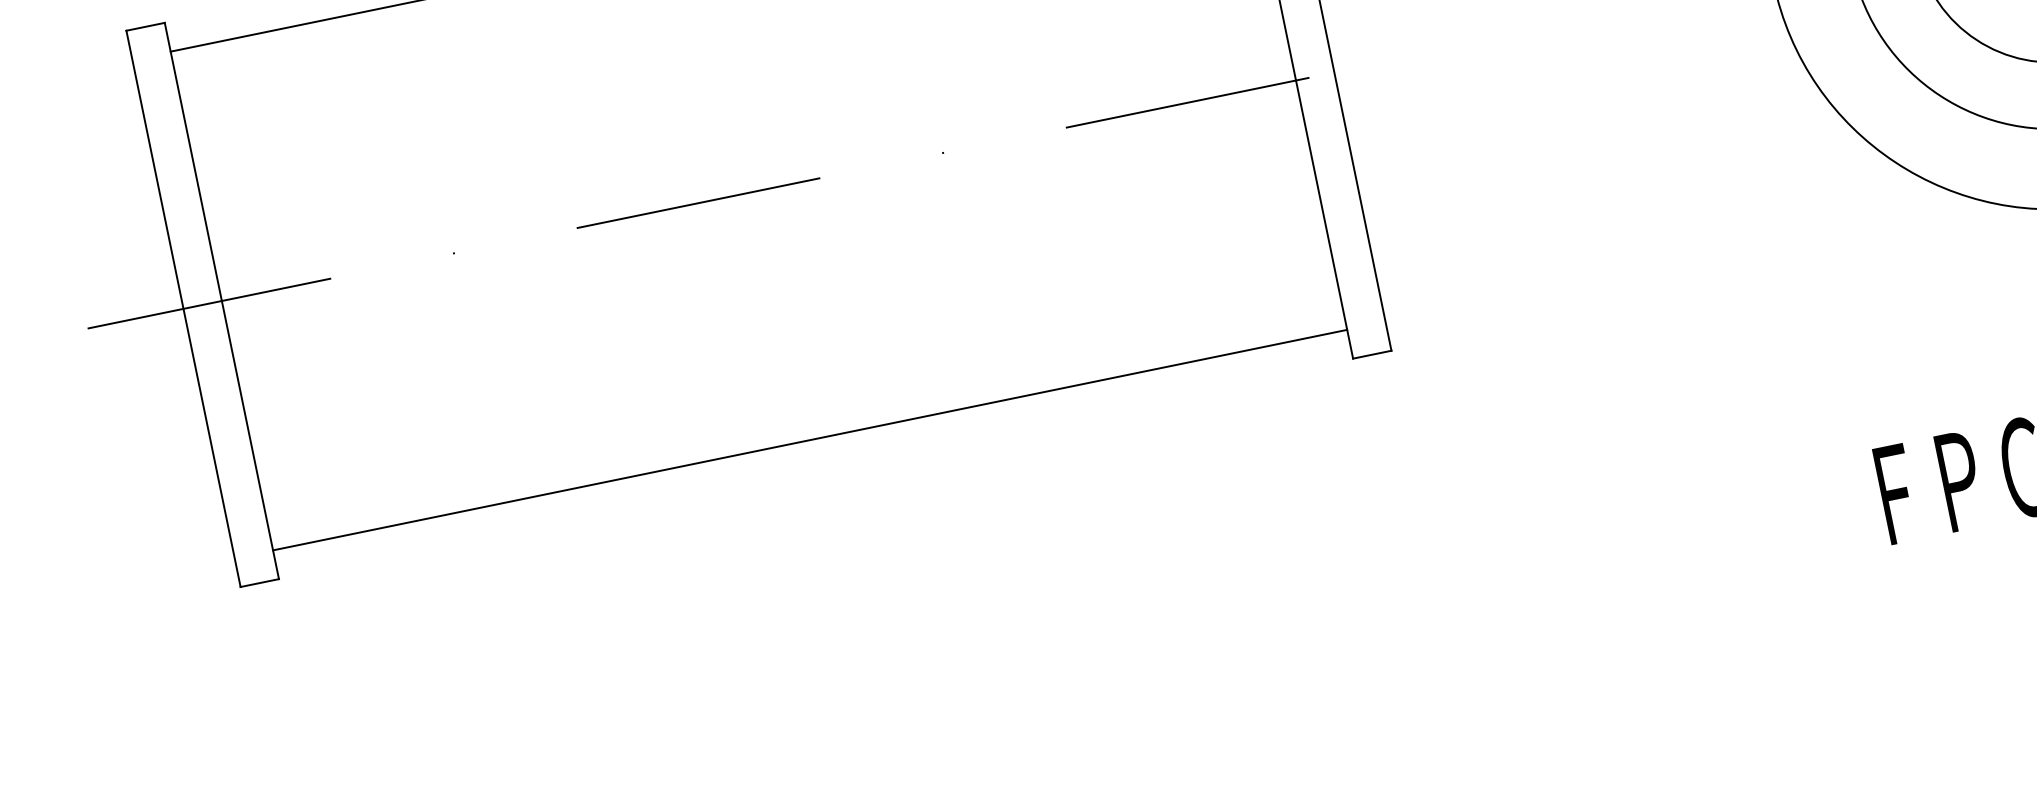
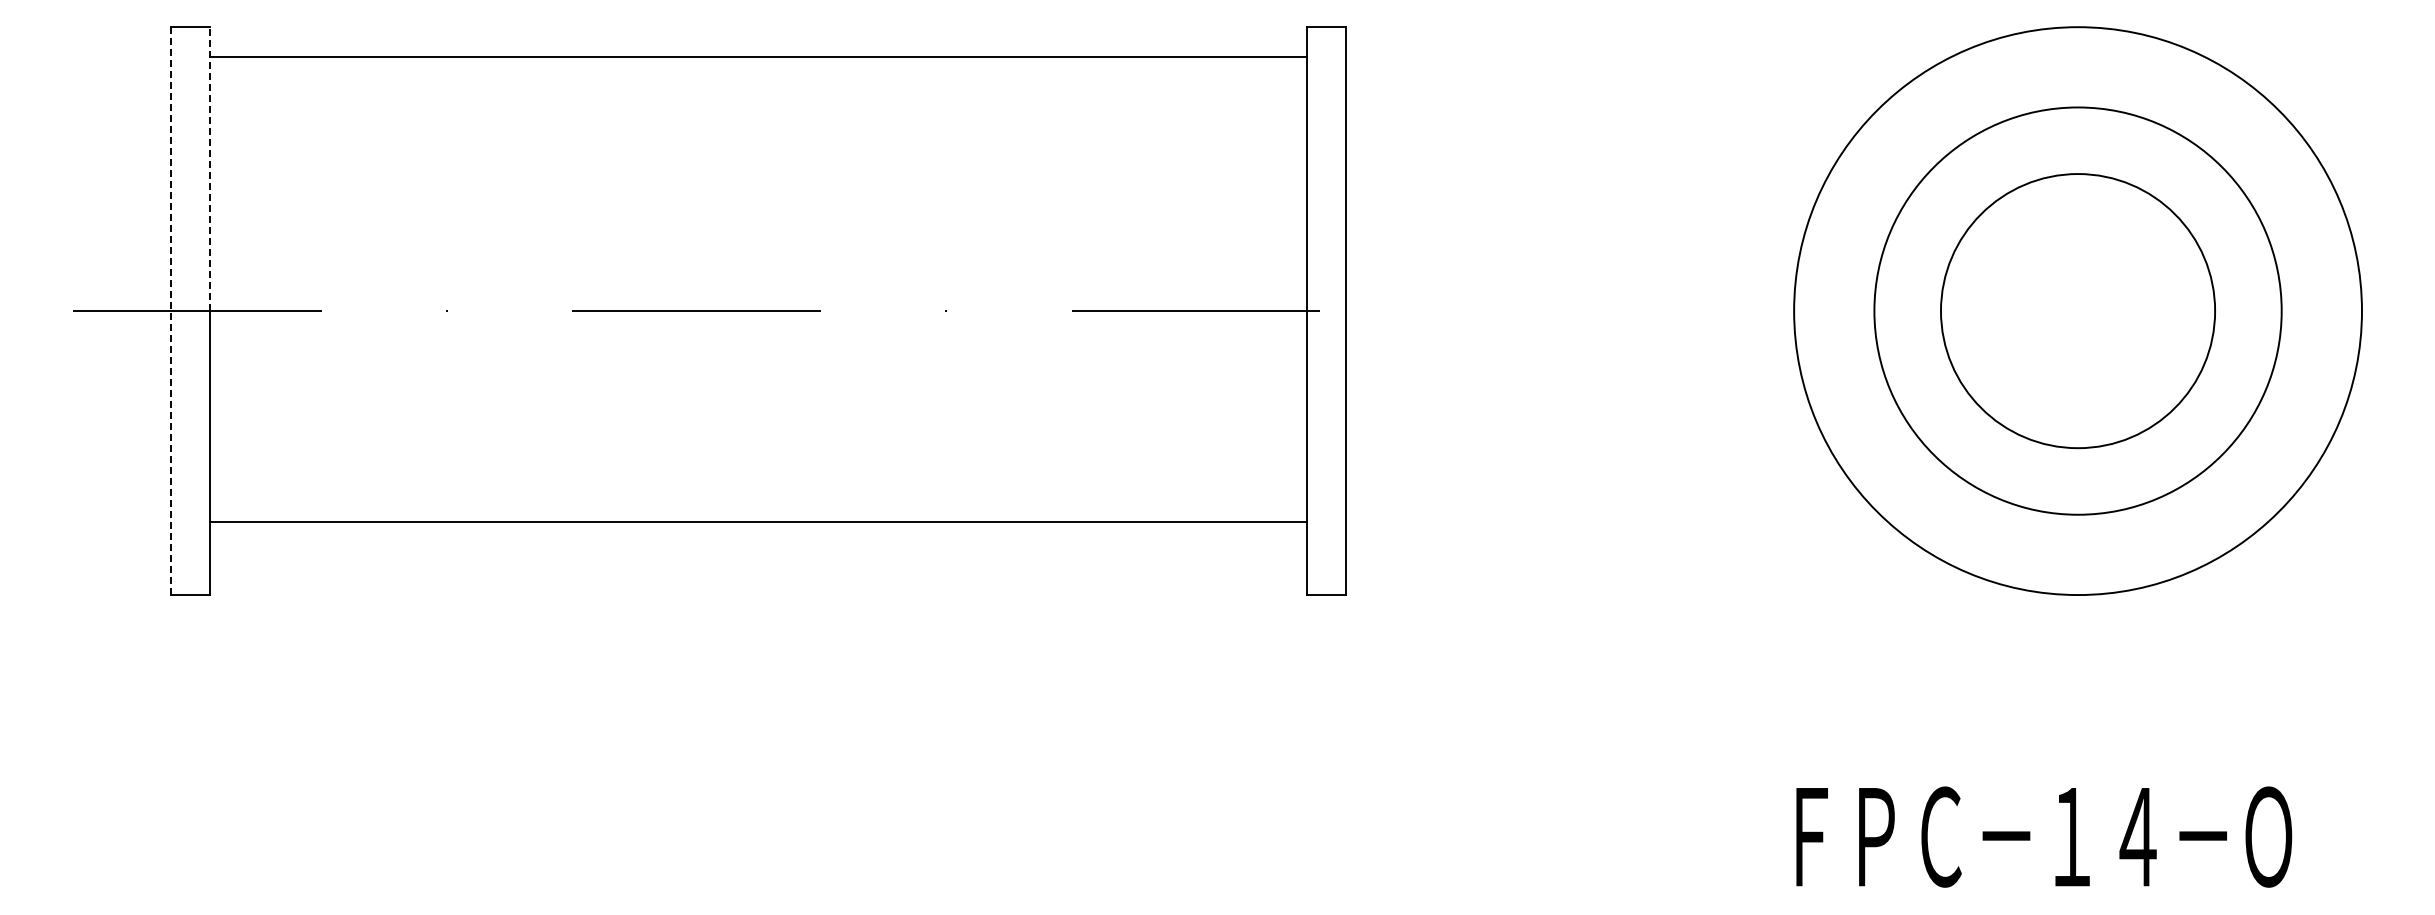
line: (193, 162) -> (210, 169), solid -> dashed
line: (183, 309) -> (170, 311), solid -> dashed
line: (810, 439) -> (758, 521), moved

